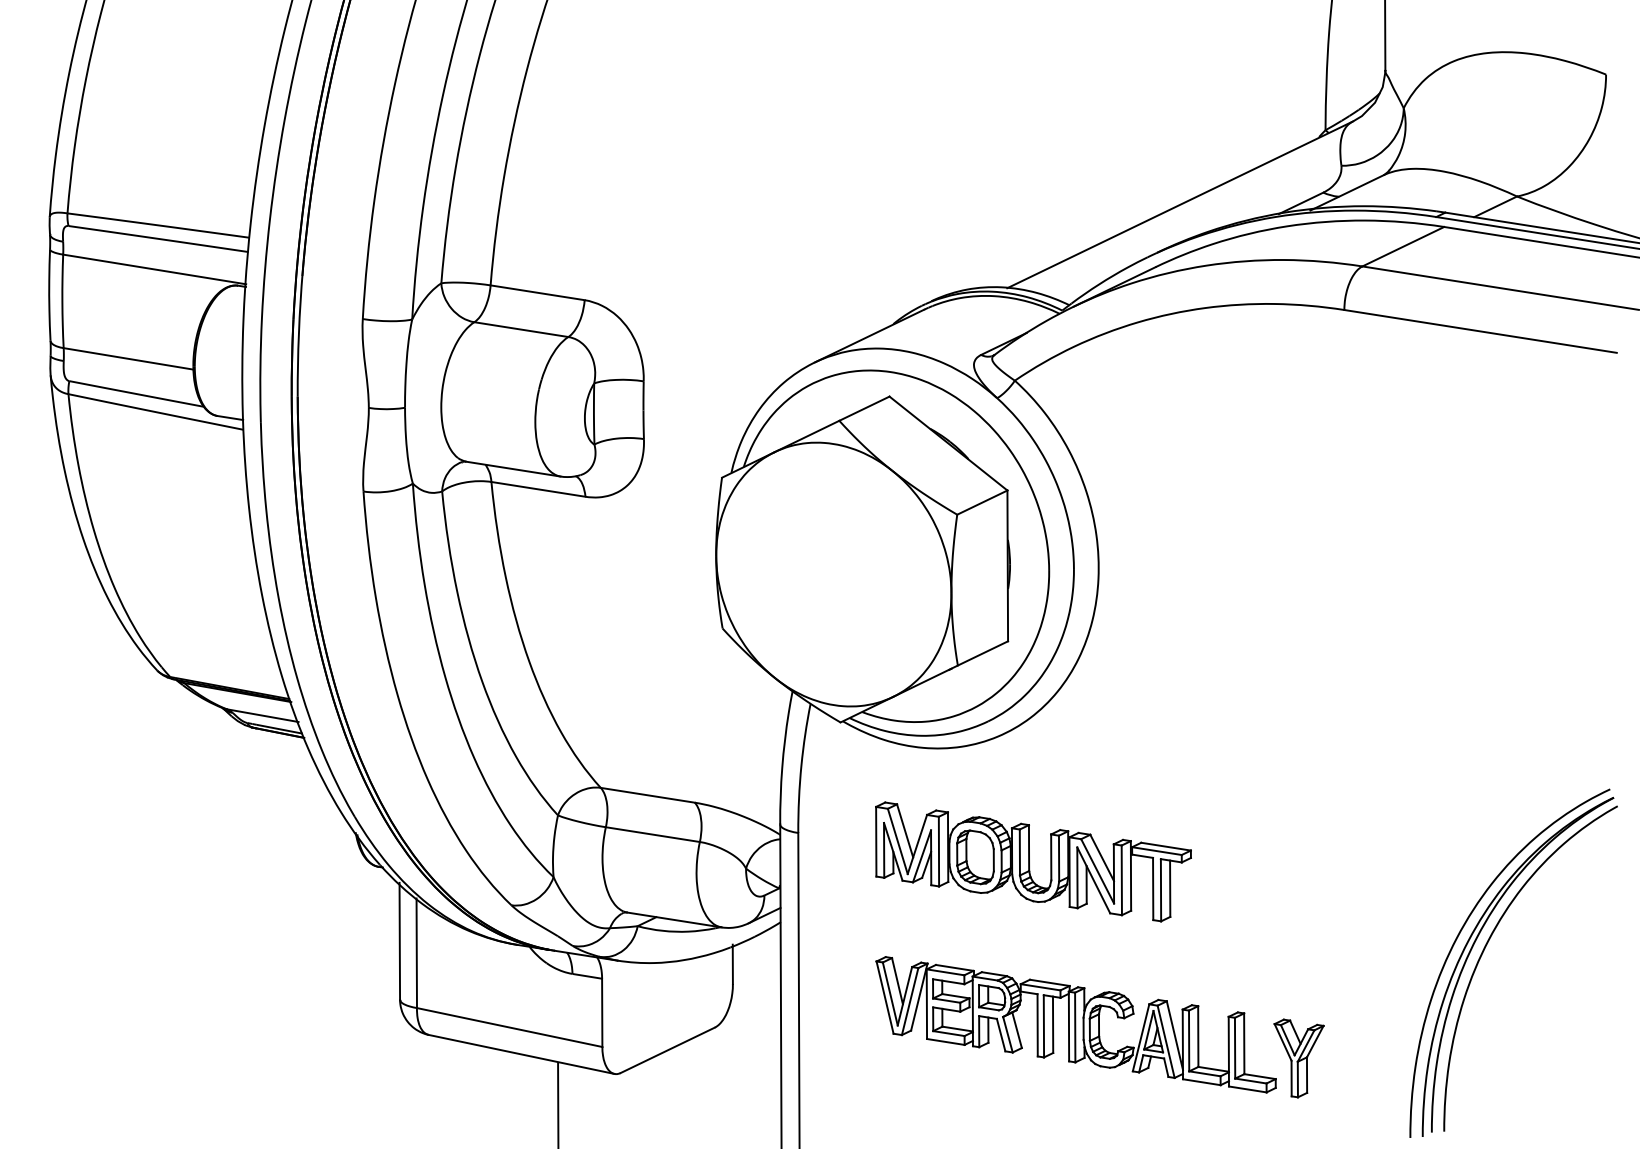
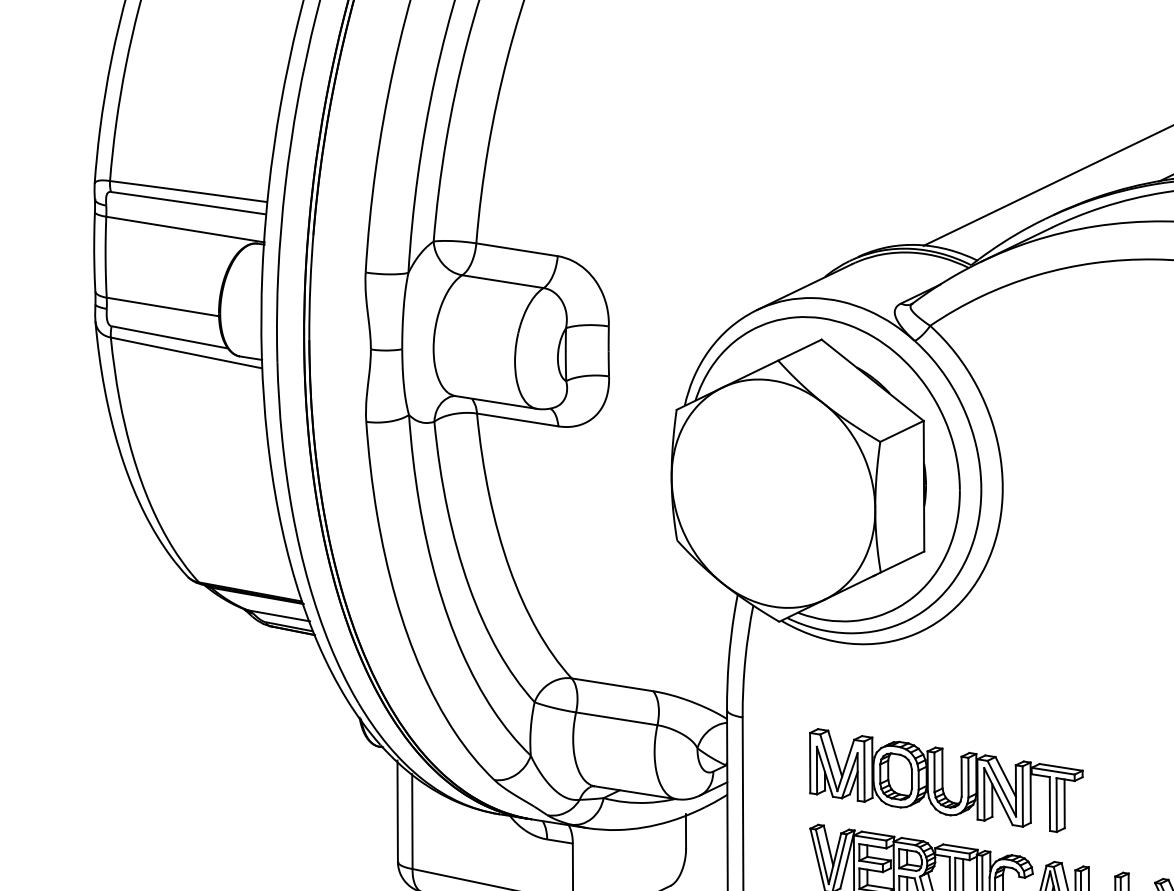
part: (1033, 861) -> (946, 780), moved

